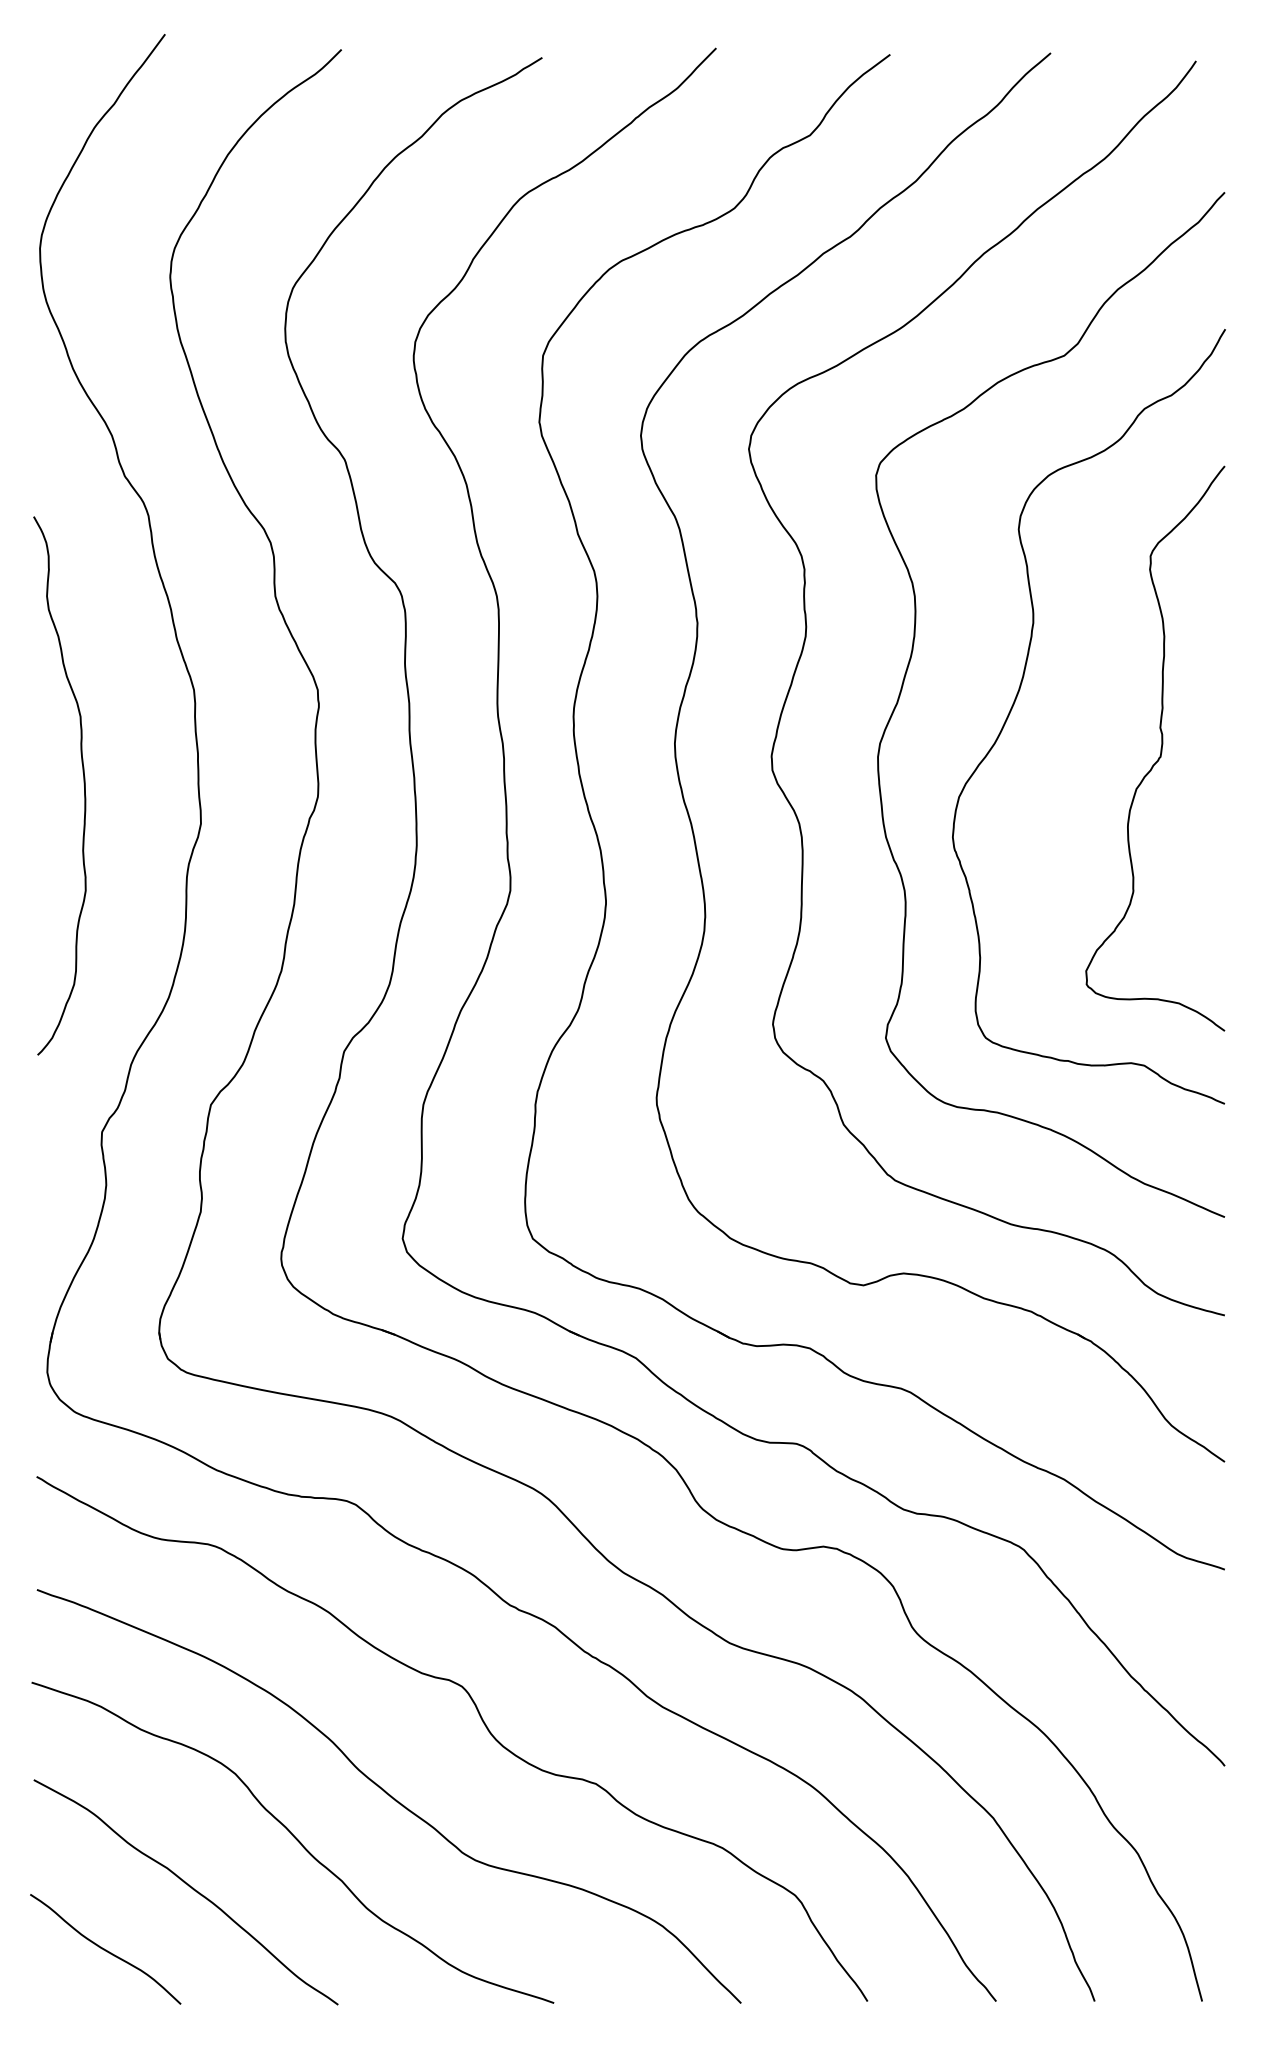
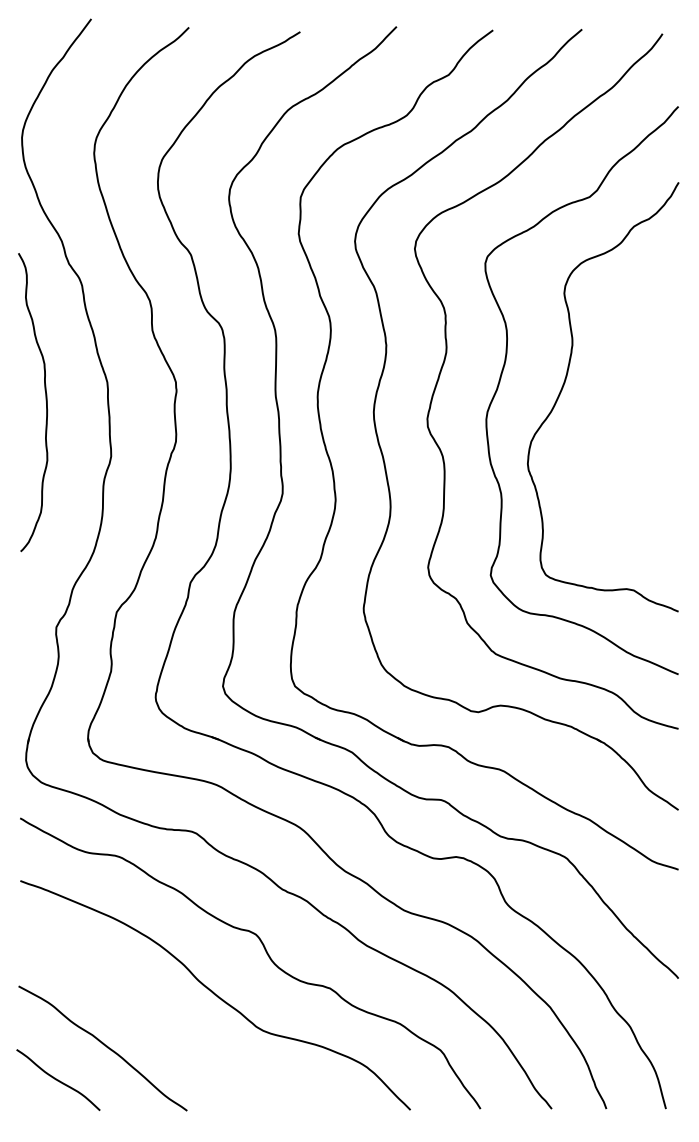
curve: (1159, 748) -> (642, 414), removed
curve: (82, 782) -> (45, 400), moved
curve: (293, 1838) -> (162, 1018), removed

